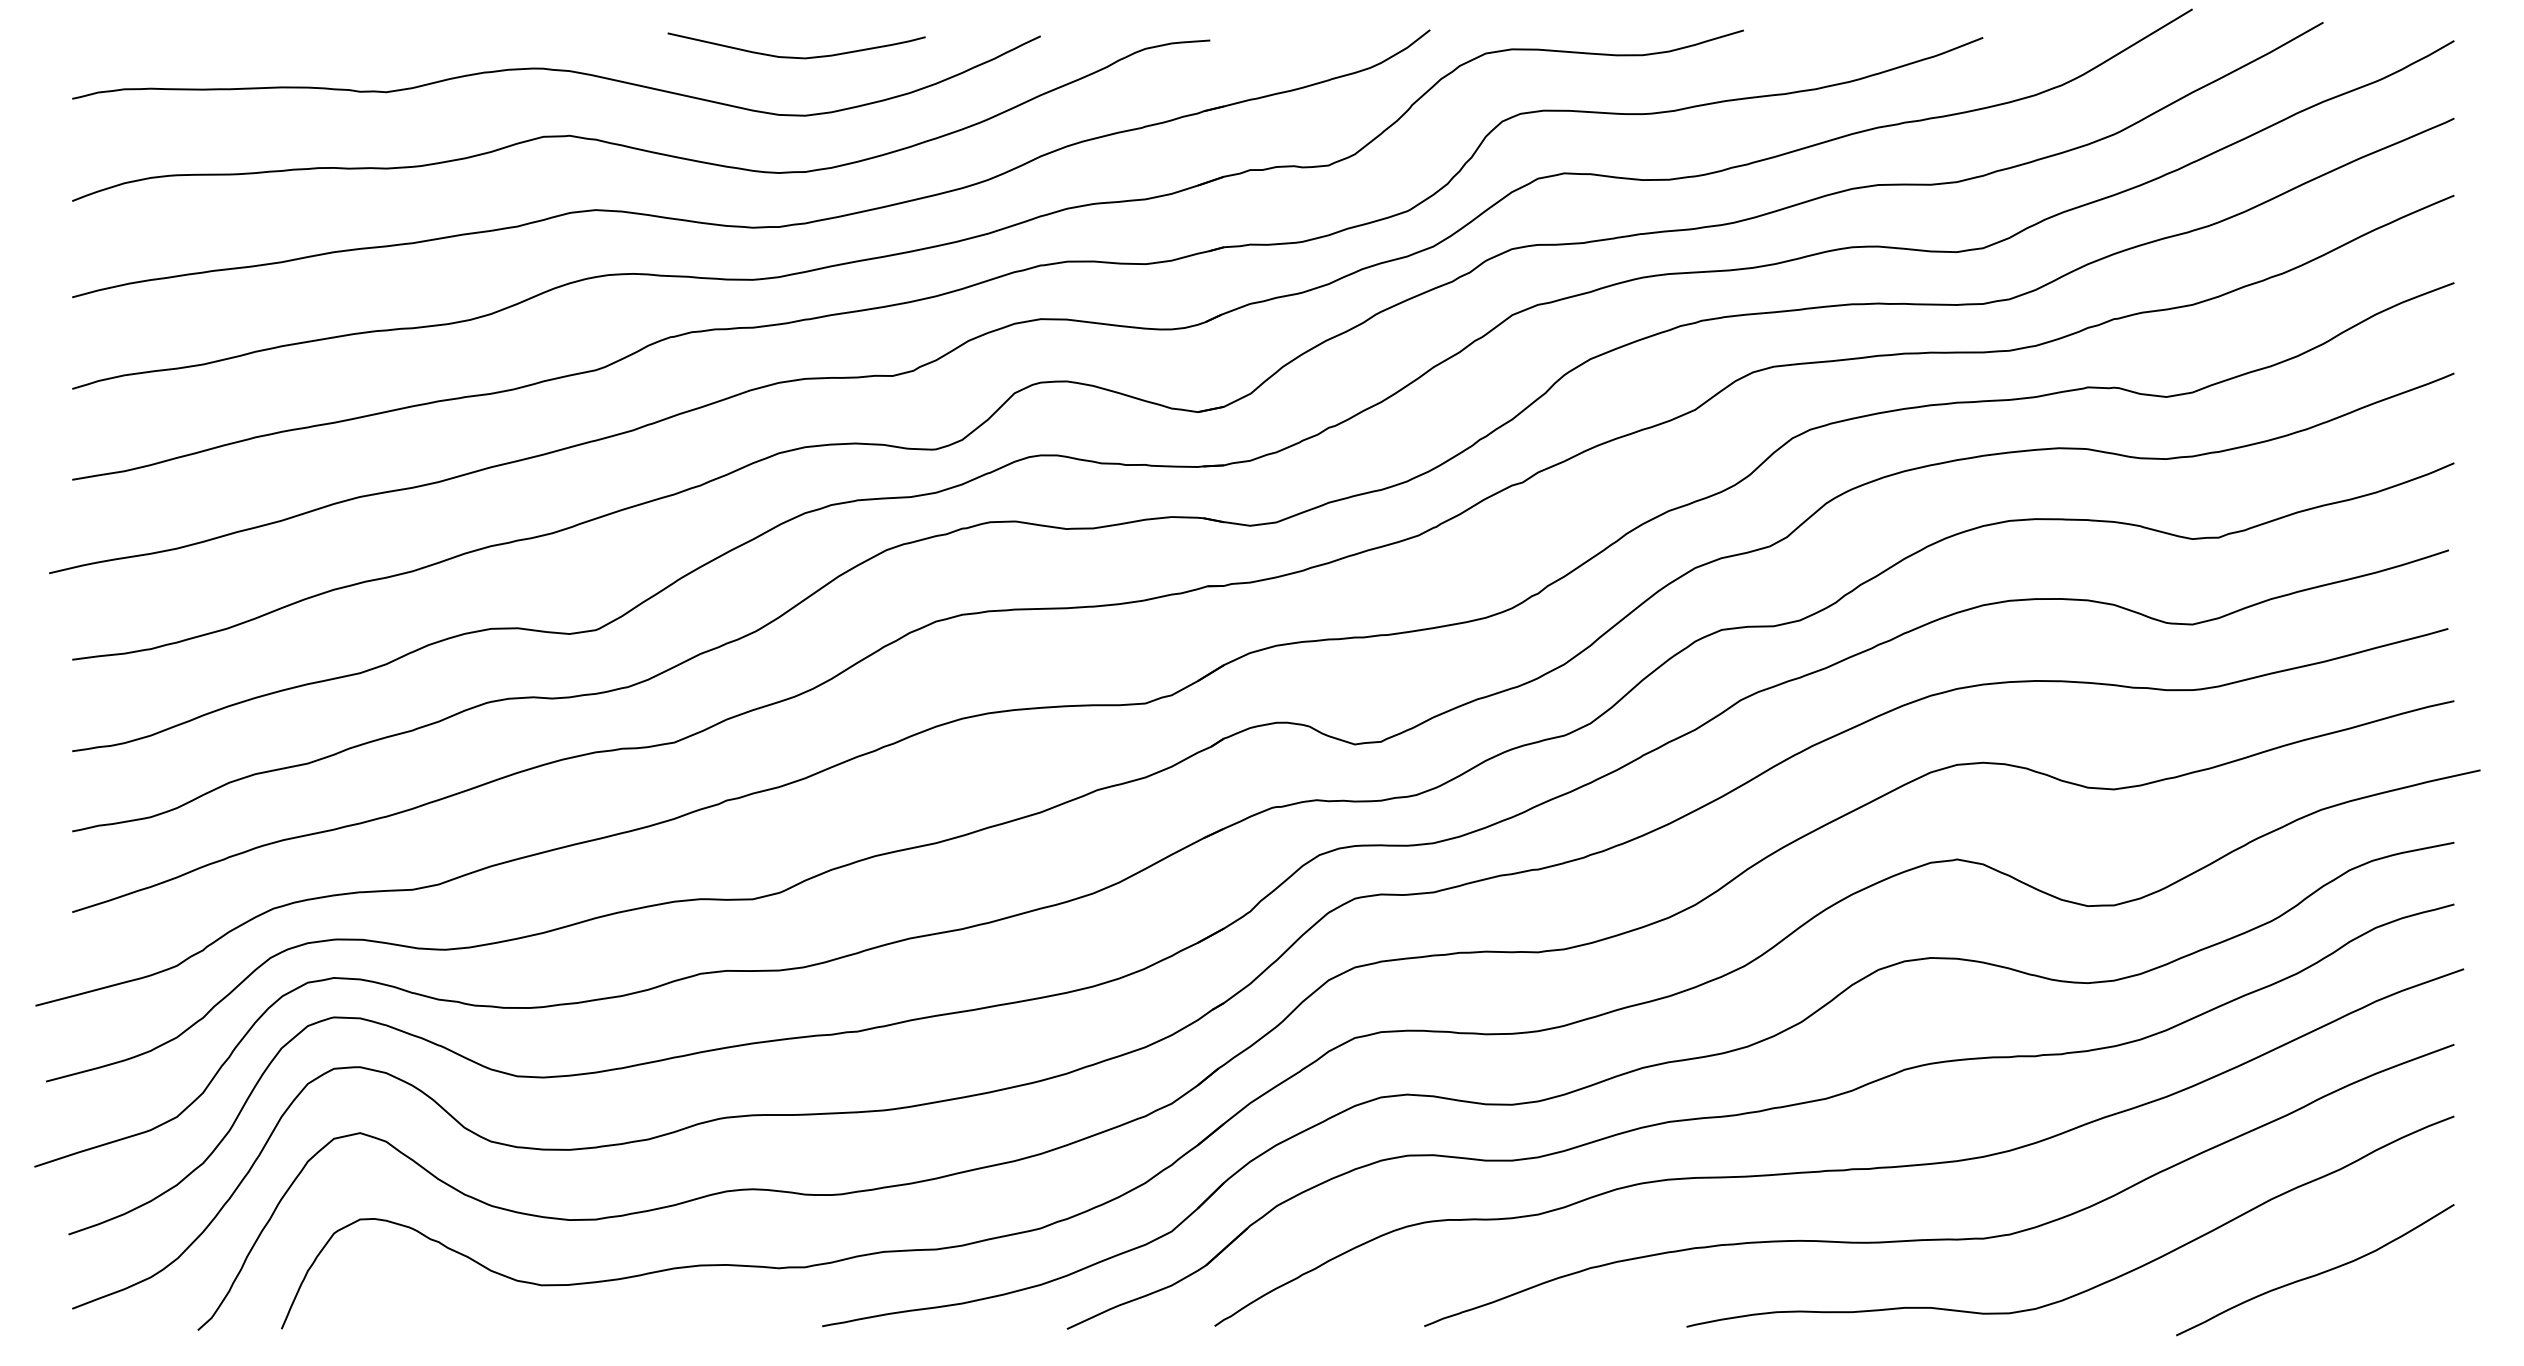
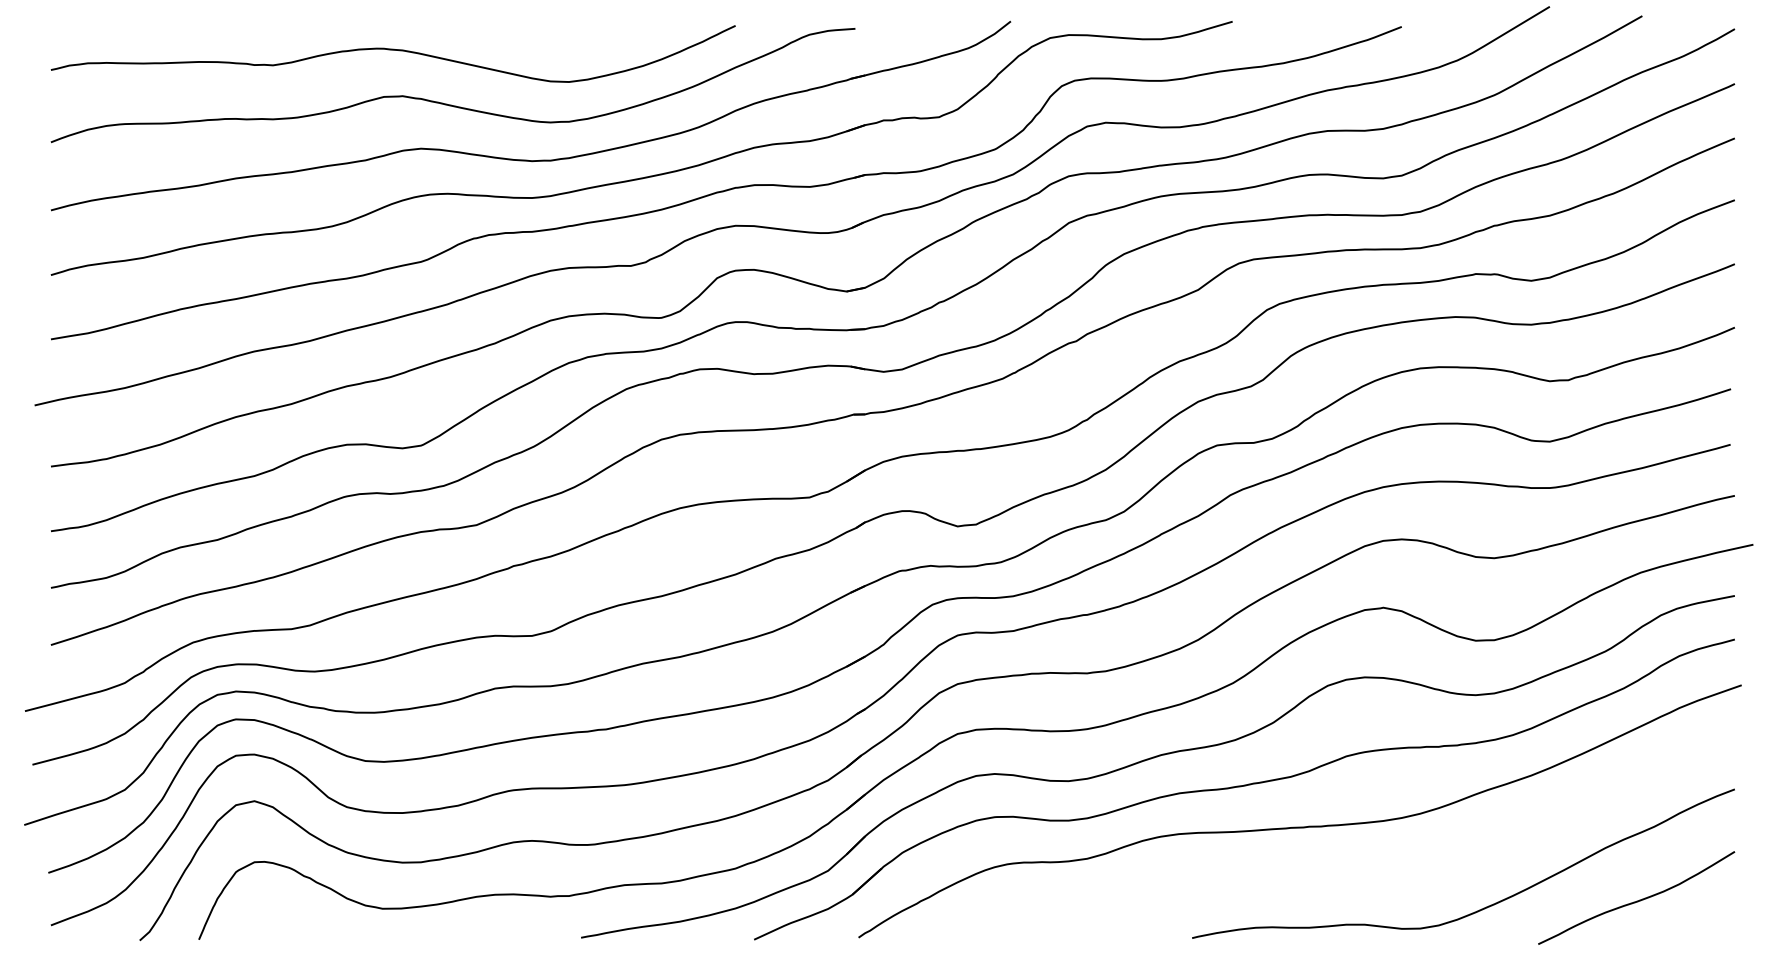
curve: (793, 56) -> (560, 40), removed
curve: (1939, 1238) -> (1370, 875), removed

